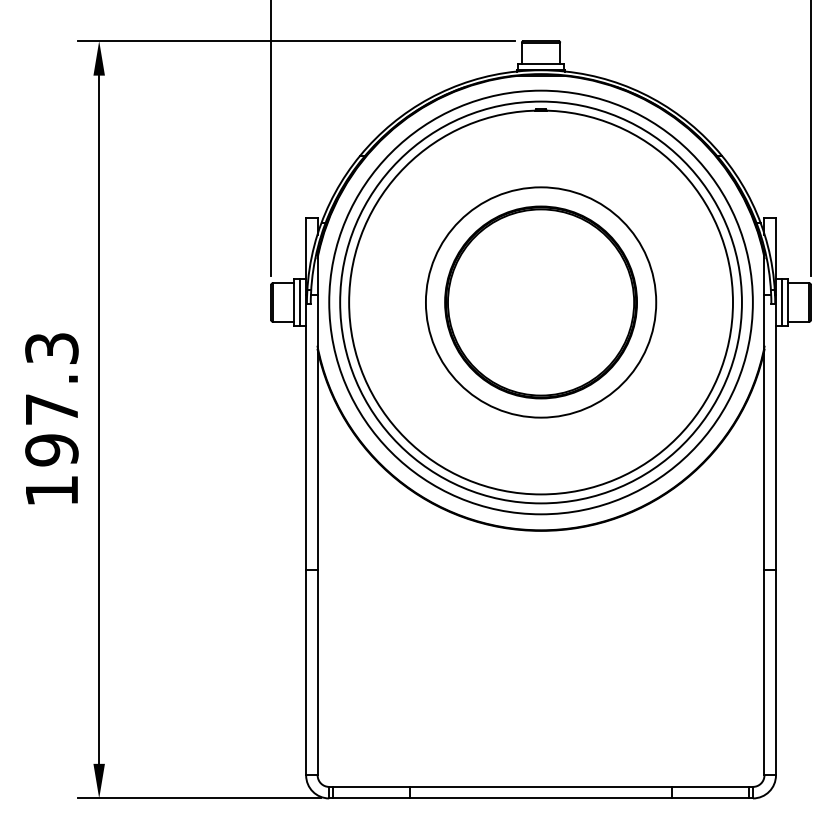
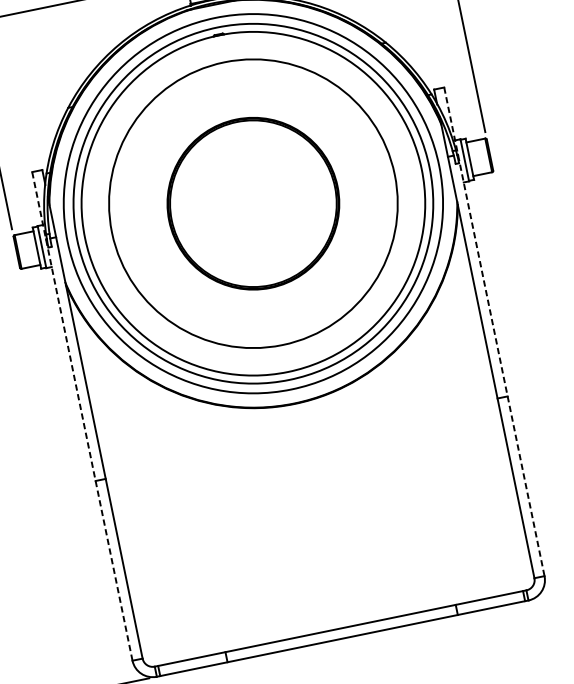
circle: (540, 302) -> (252, 203), size x1.4
line: (306, 496) -> (82, 416), solid -> dashed
line: (775, 496) -> (493, 331), solid -> dashed

